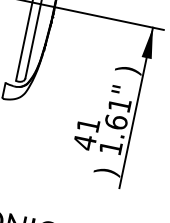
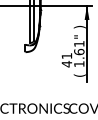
text: (106, 171) -> (79, 75), ) -> (

